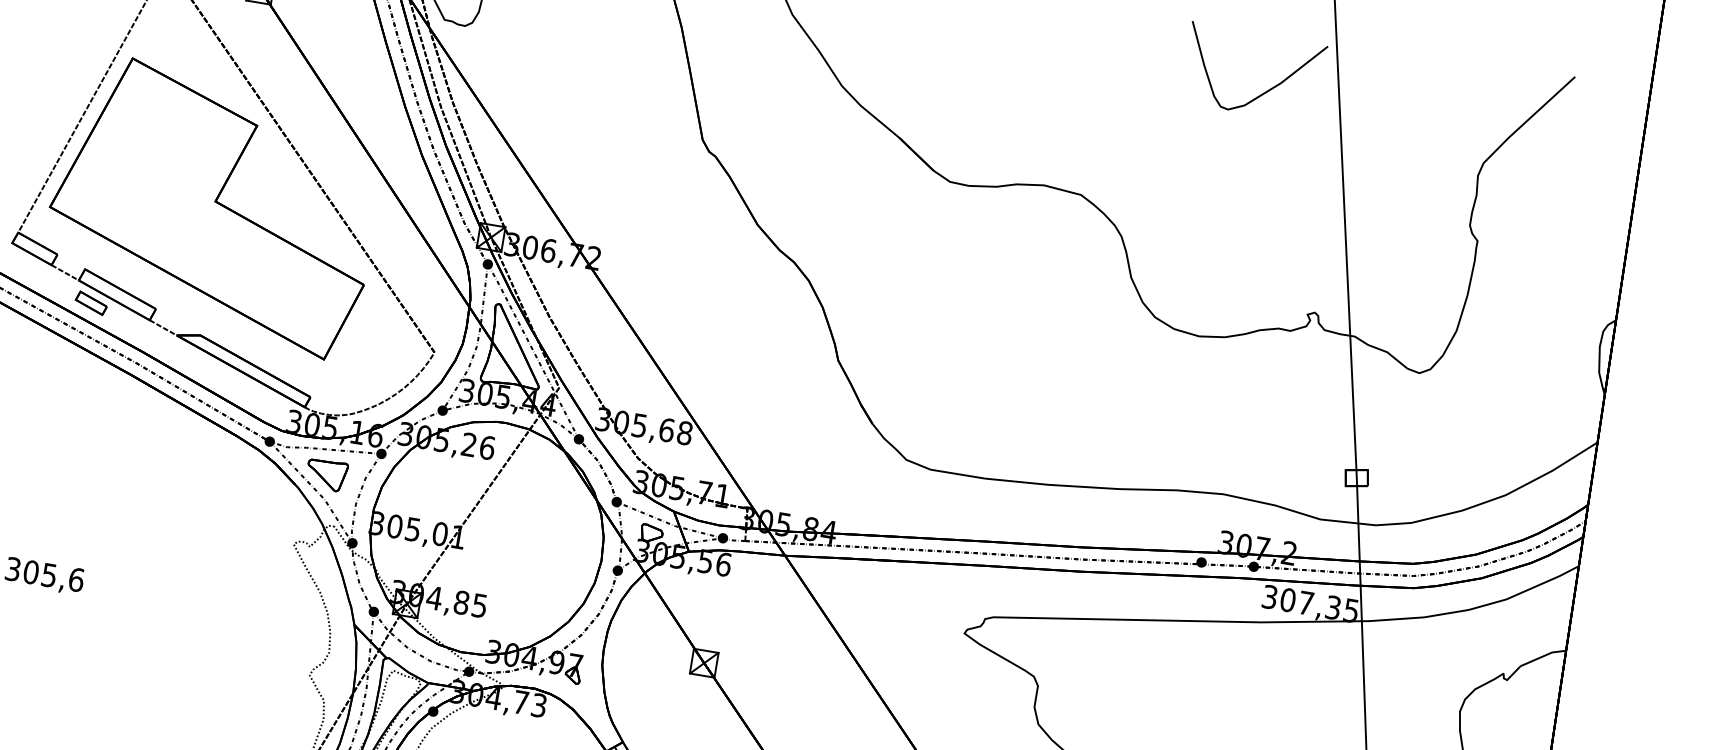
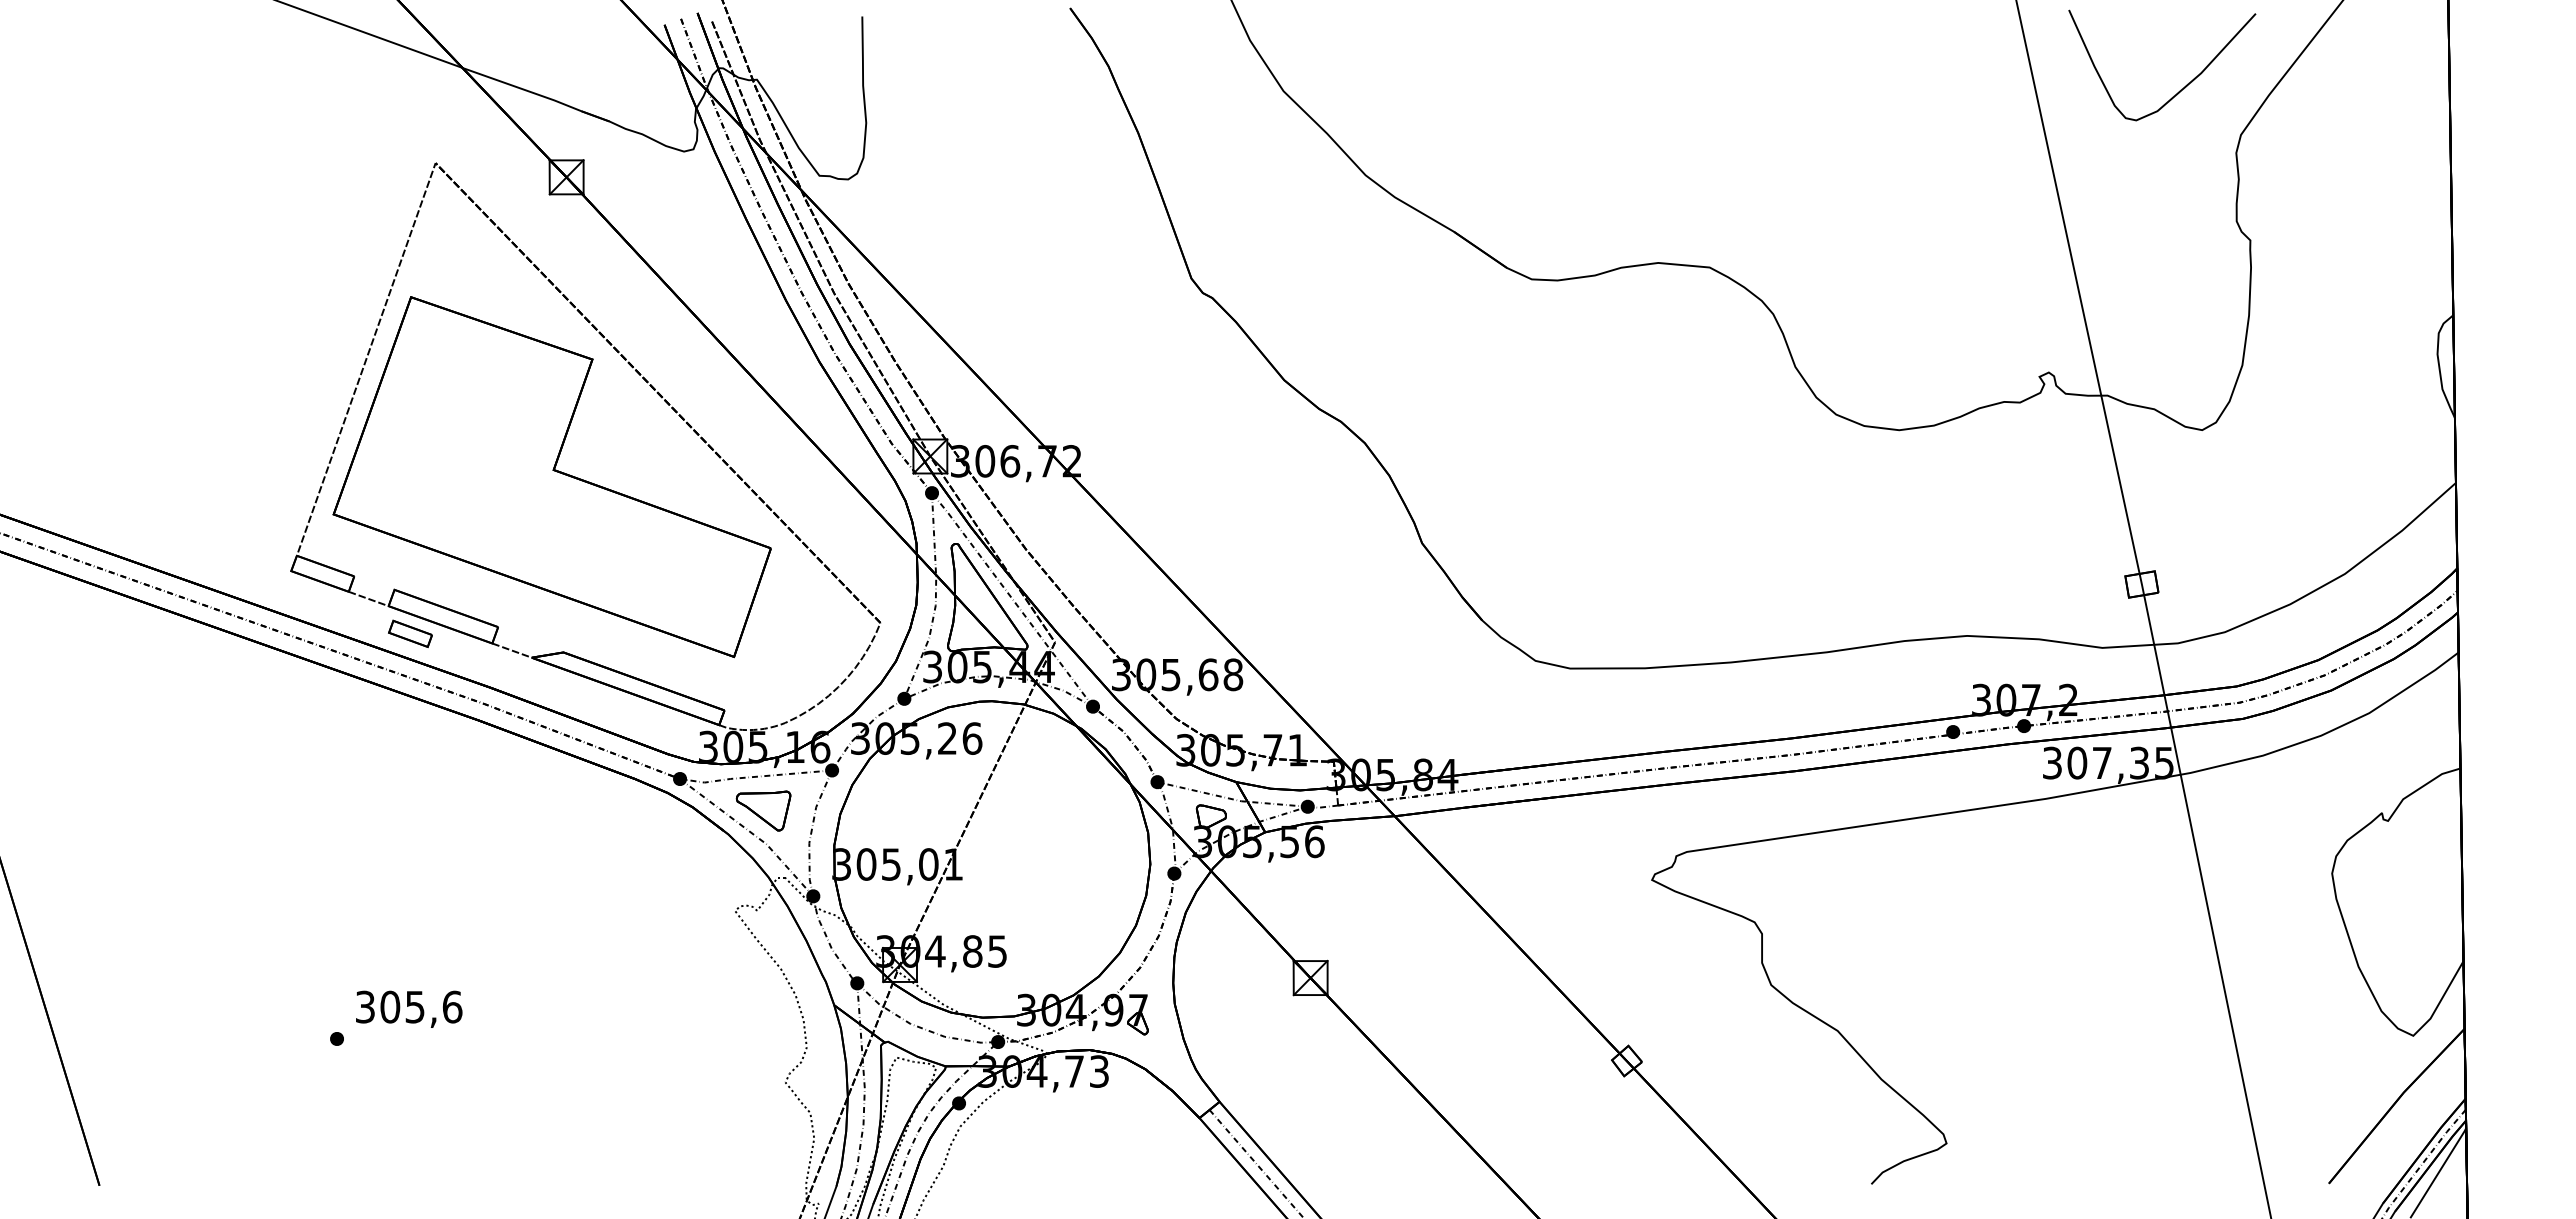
curve: (1264, 92) -> (2180, 89), moved

